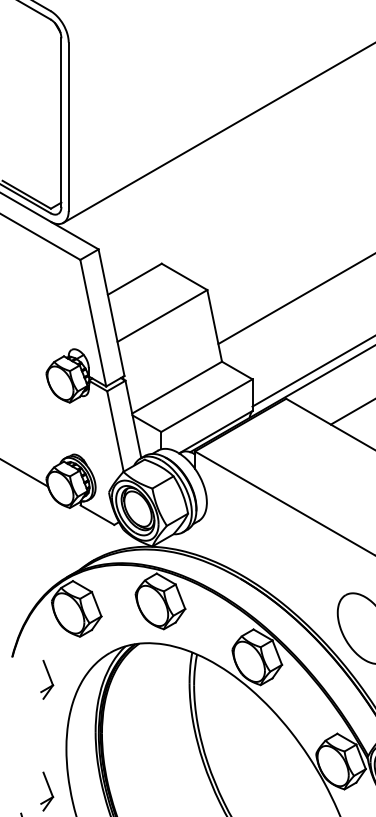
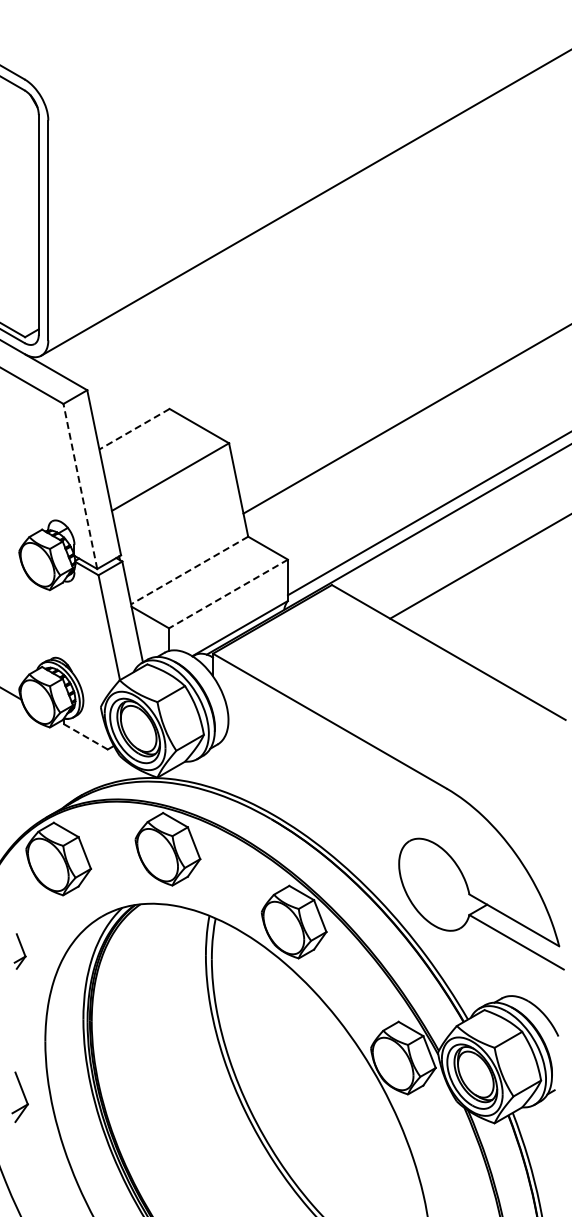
line: (134, 279) -> (134, 429), solid -> dashed
line: (93, 323) -> (80, 486), solid -> dashed
line: (176, 387) -> (189, 570), solid -> dashed
line: (206, 405) -> (228, 593), solid -> dashed
line: (97, 515) -> (86, 737), solid -> dashed
part: (46, 679) -> (19, 951), size x0.7

